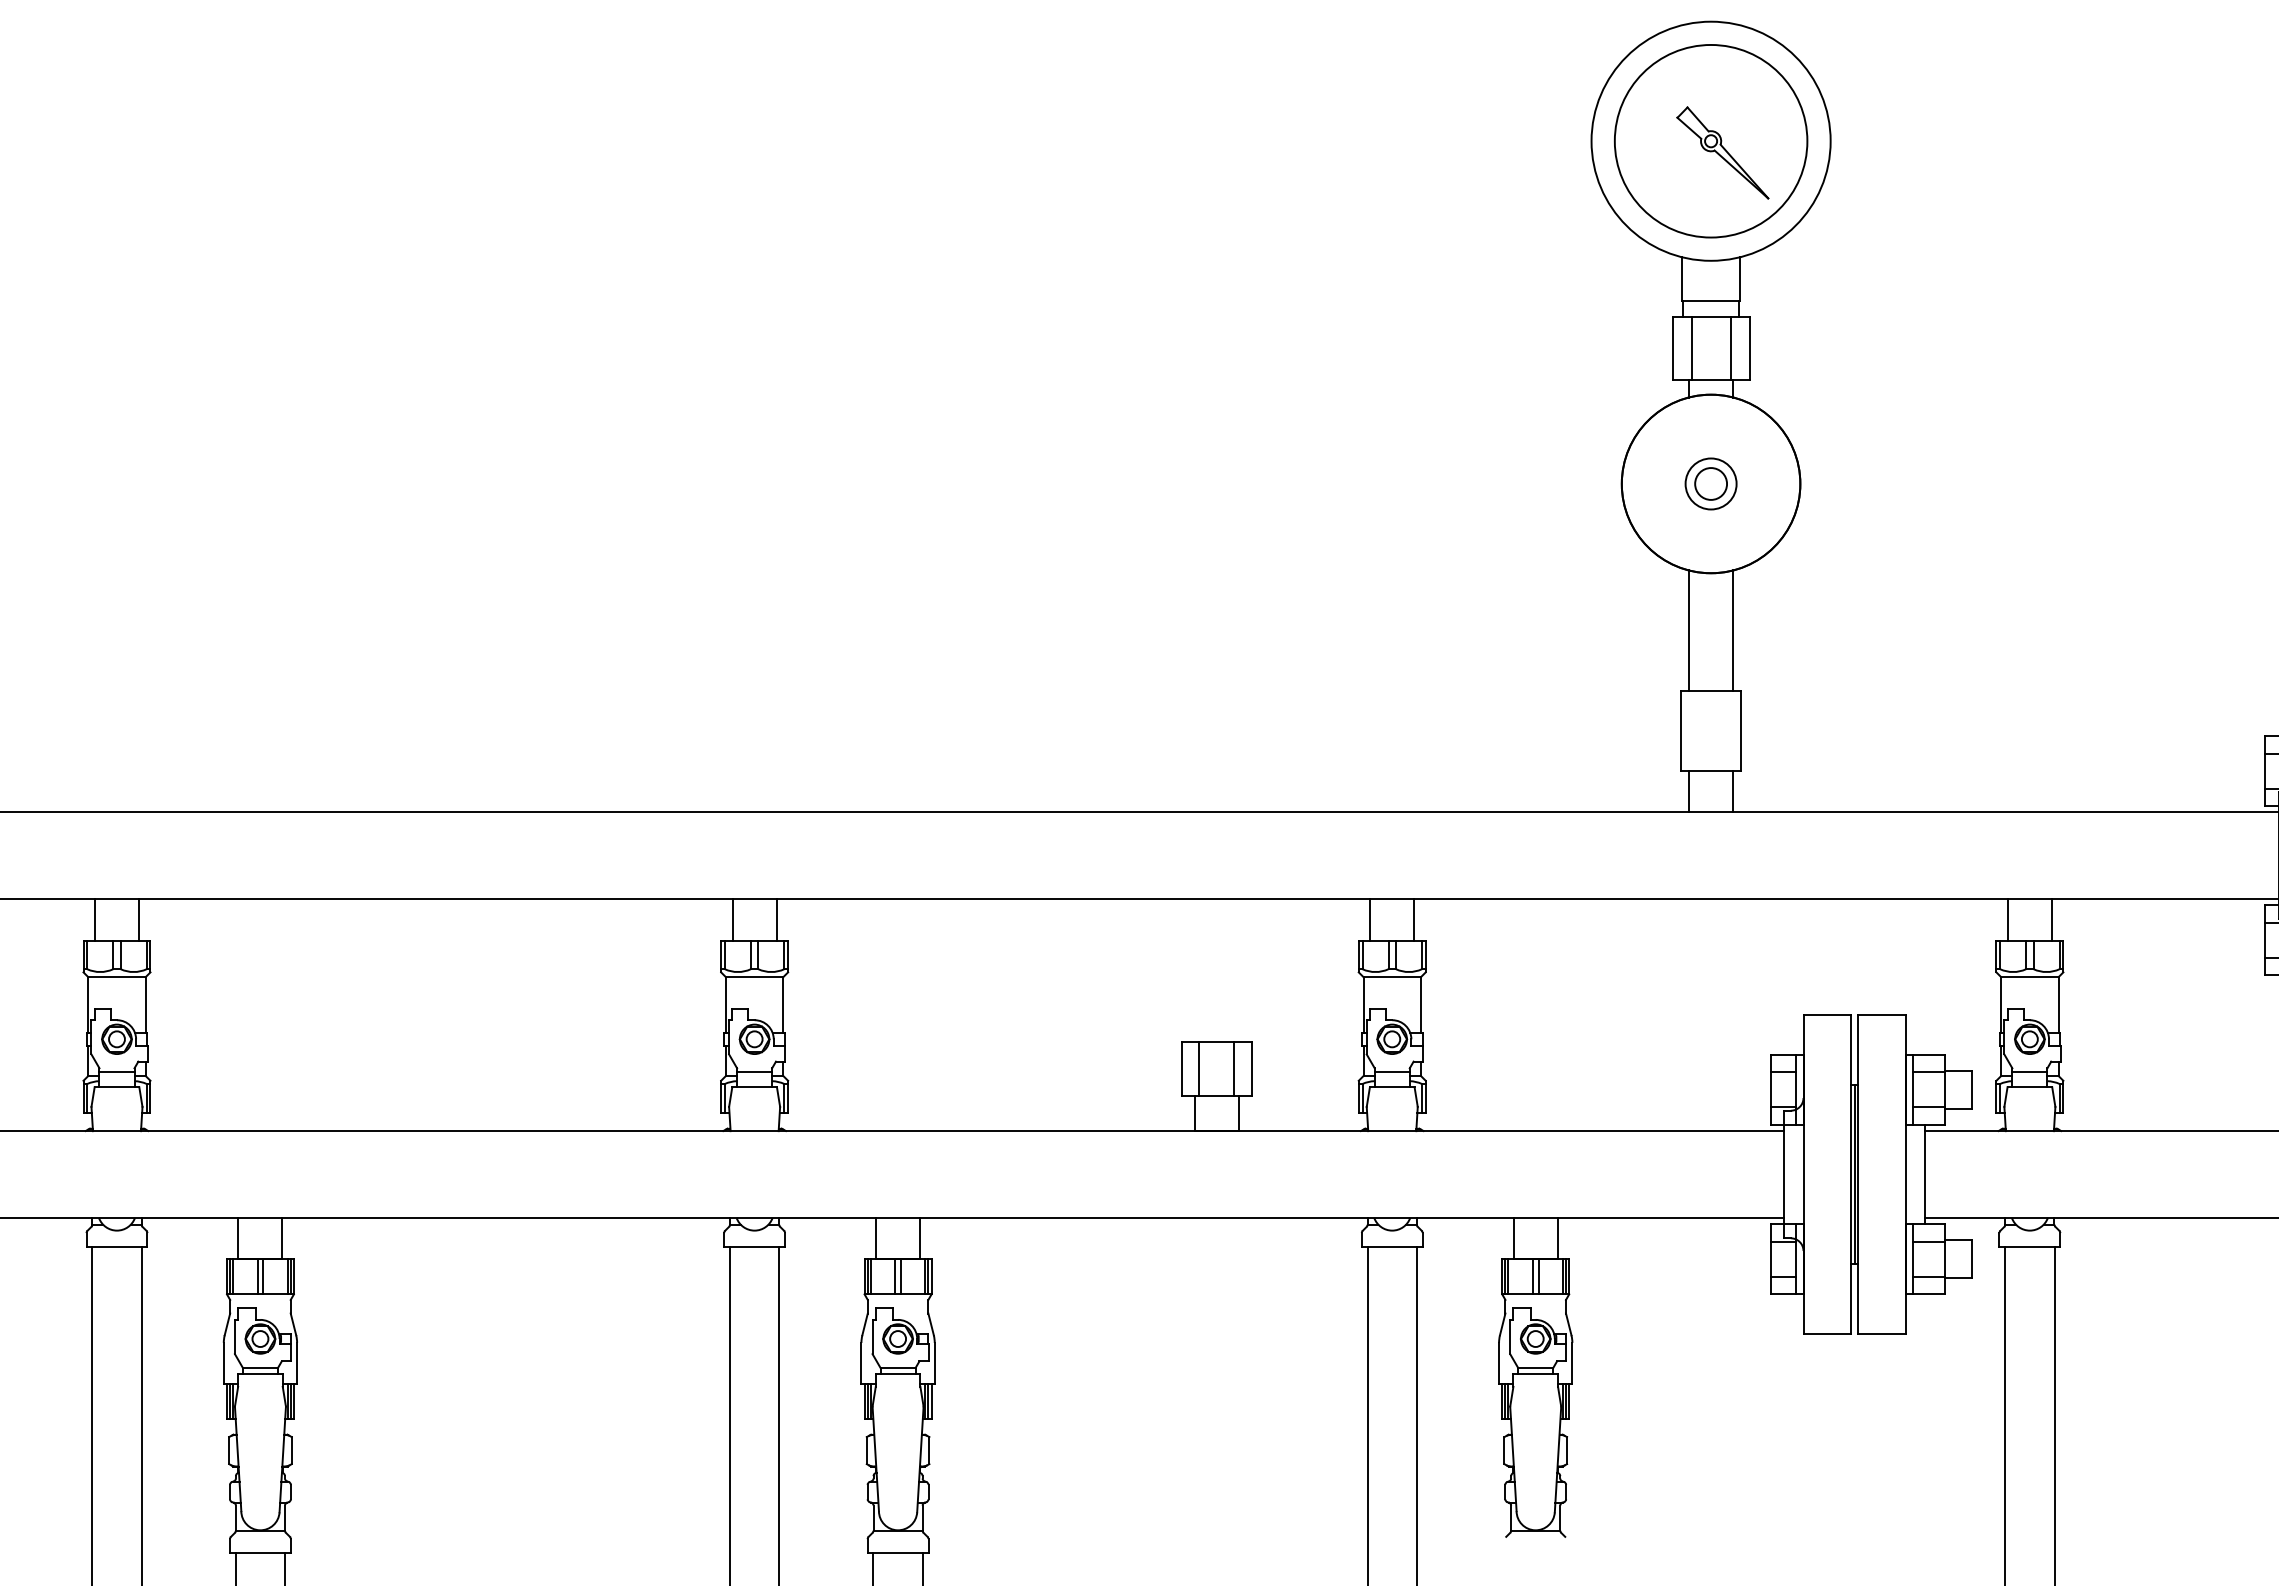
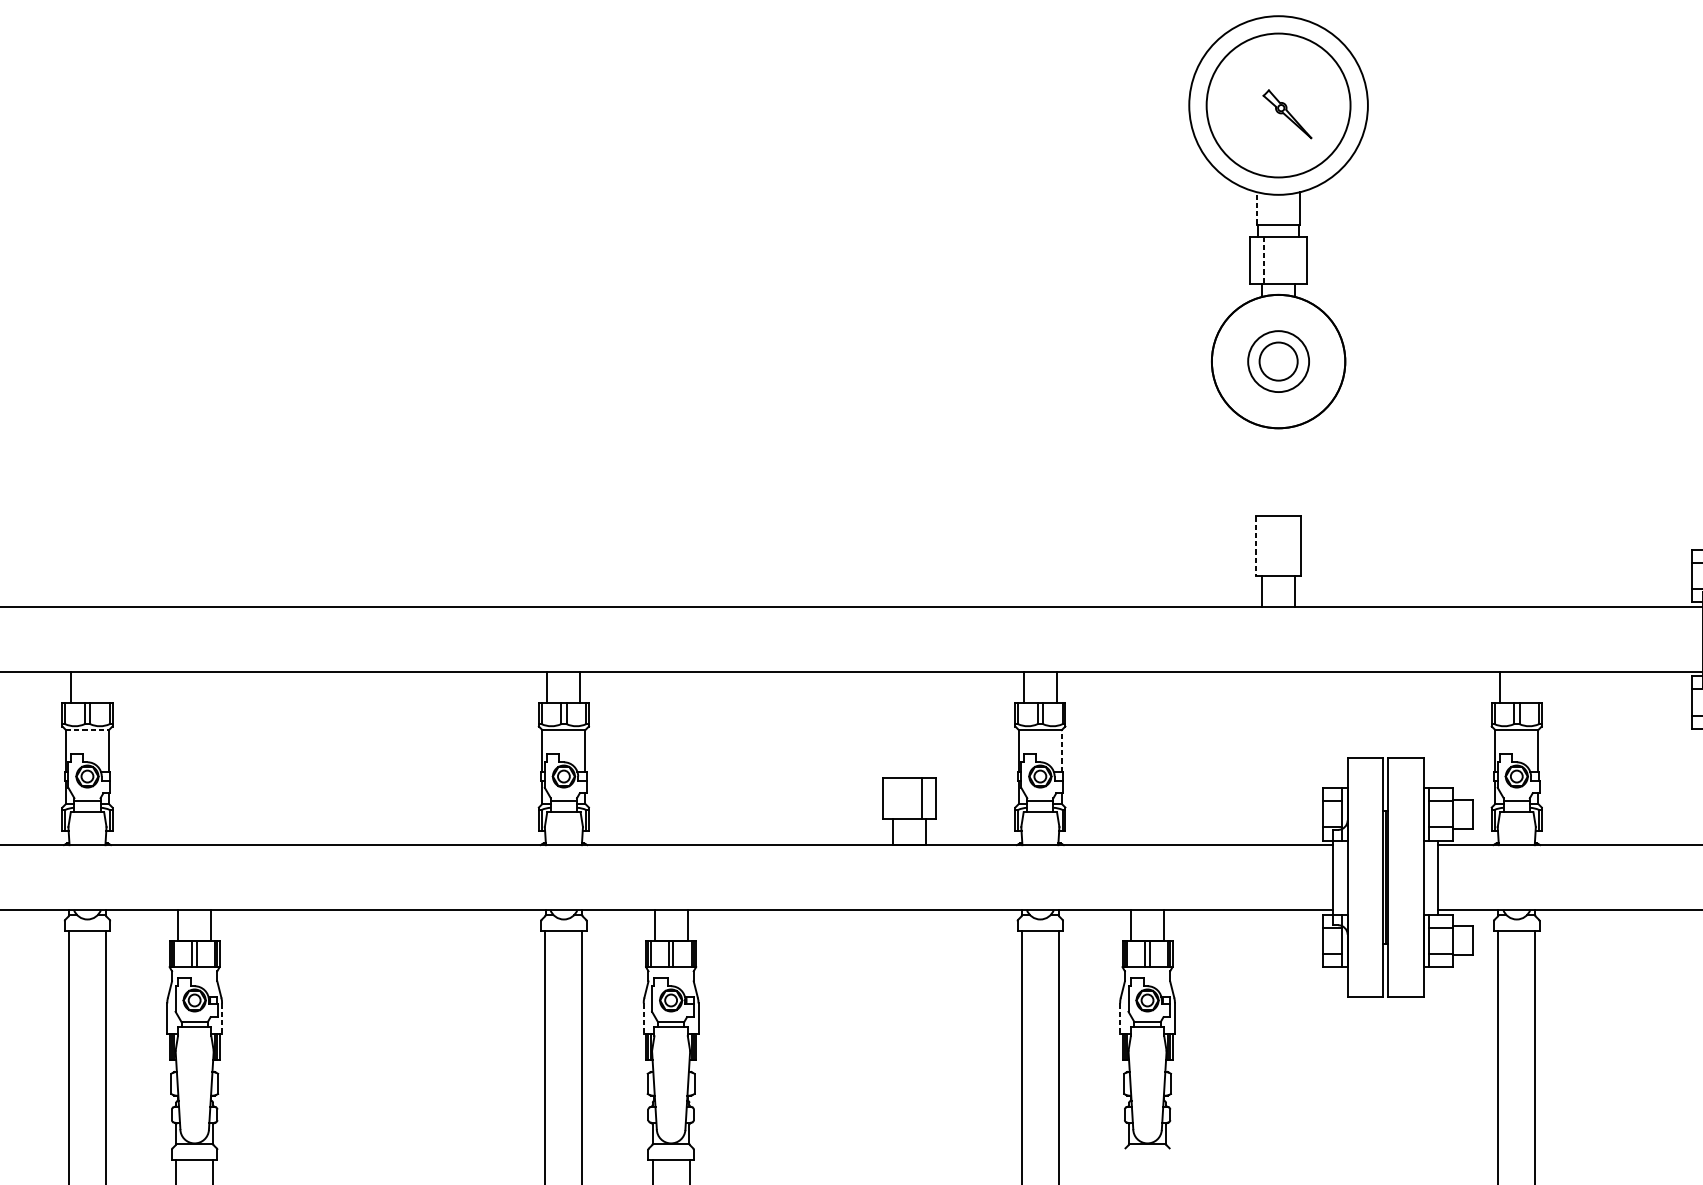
part: (1722, 152) -> (1287, 113), size x0.7
line: (1682, 279) -> (1257, 208), solid -> dashed
line: (1691, 348) -> (1263, 260), solid -> dashed
line: (1730, 348) -> (1293, 260), removed
part: (1710, 483) -> (1278, 361), size x1.6
line: (1689, 630) -> (1262, 471), removed
line: (1733, 630) -> (1295, 471), removed
line: (1680, 731) -> (1255, 546), solid -> dashed
line: (138, 919) -> (103, 687), removed
line: (2051, 919) -> (1532, 687), removed
line: (117, 977) -> (87, 730), solid -> dashed
line: (1420, 1005) -> (1061, 751), solid -> dashed
line: (1199, 1068) -> (896, 798), removed
line: (297, 1363) -> (222, 1018), solid -> dashed
line: (861, 1363) -> (643, 1018), solid -> dashed
line: (1499, 1363) -> (1120, 1018), solid -> dashed

